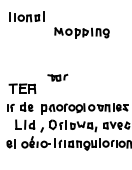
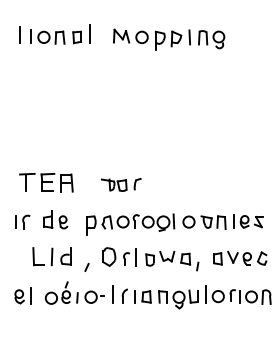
part: (81, 32) -> (167, 38), moved
part: (57, 77) -> (120, 184), moved

